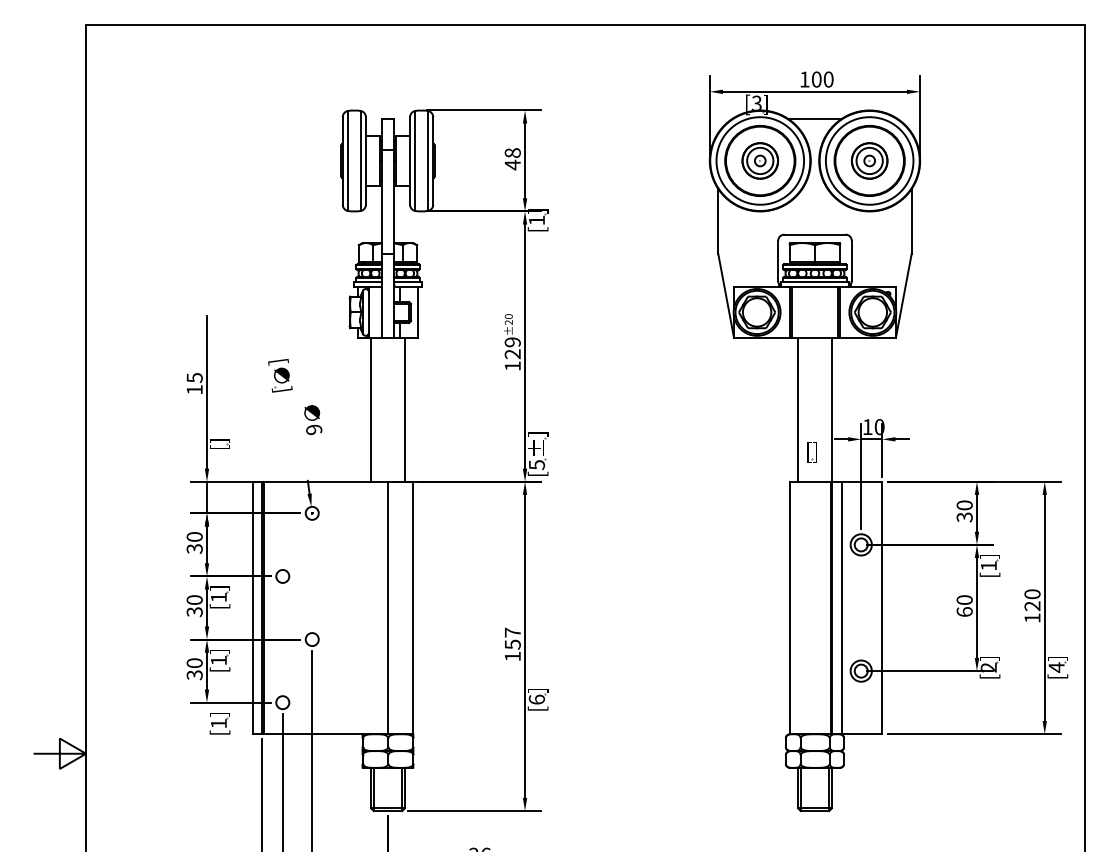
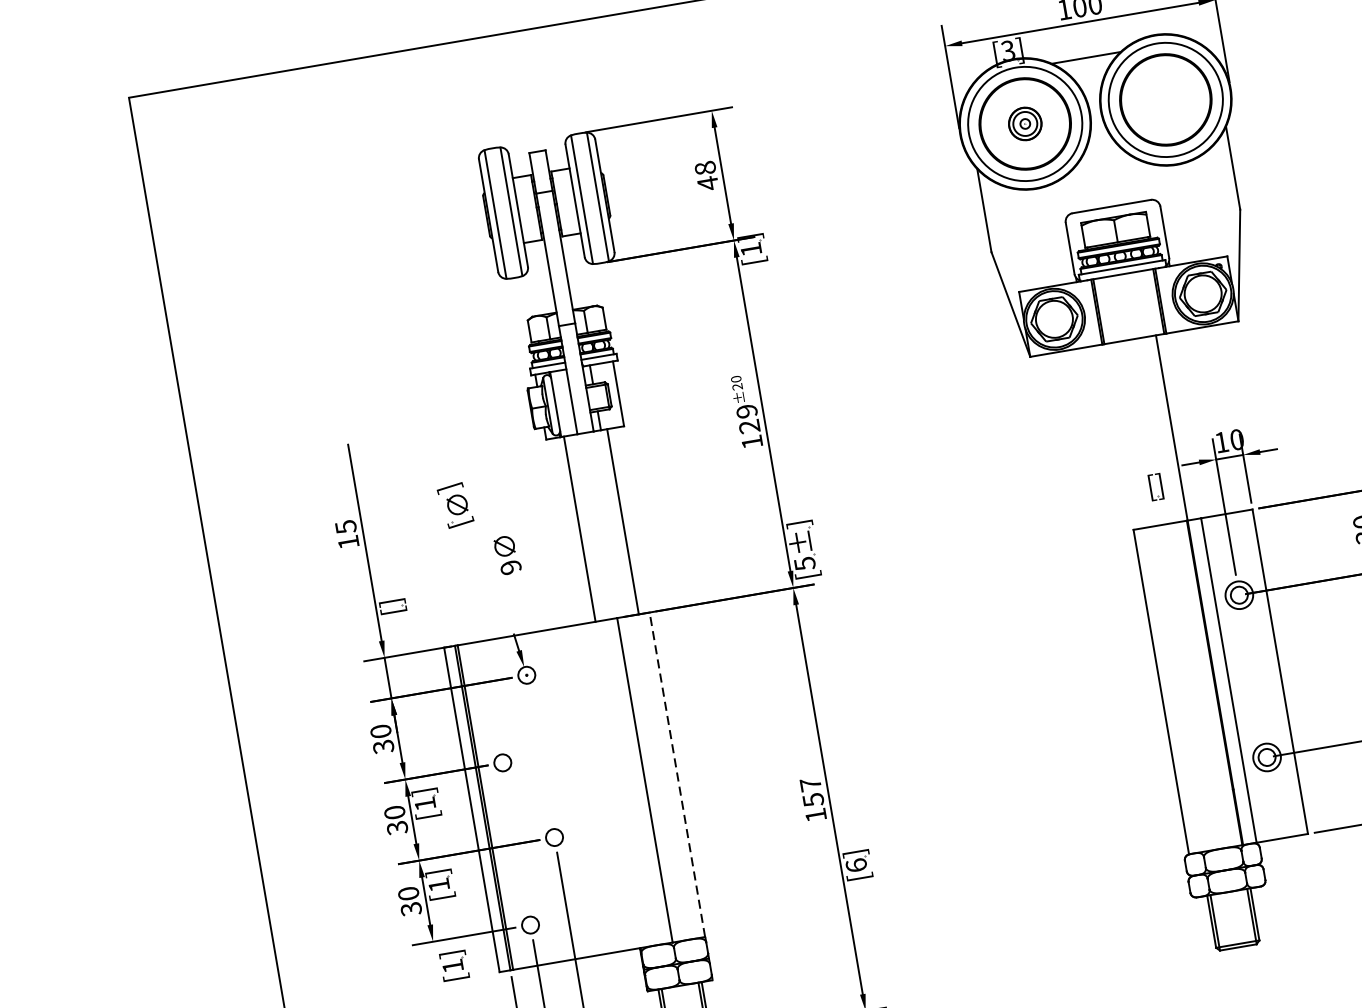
part: (760, 160) -> (1025, 123), size x0.7
part: (869, 160) -> (1165, 99), removed
line: (798, 409) -> (1128, 434), removed
line: (413, 607) -> (677, 774), solid -> dashed

